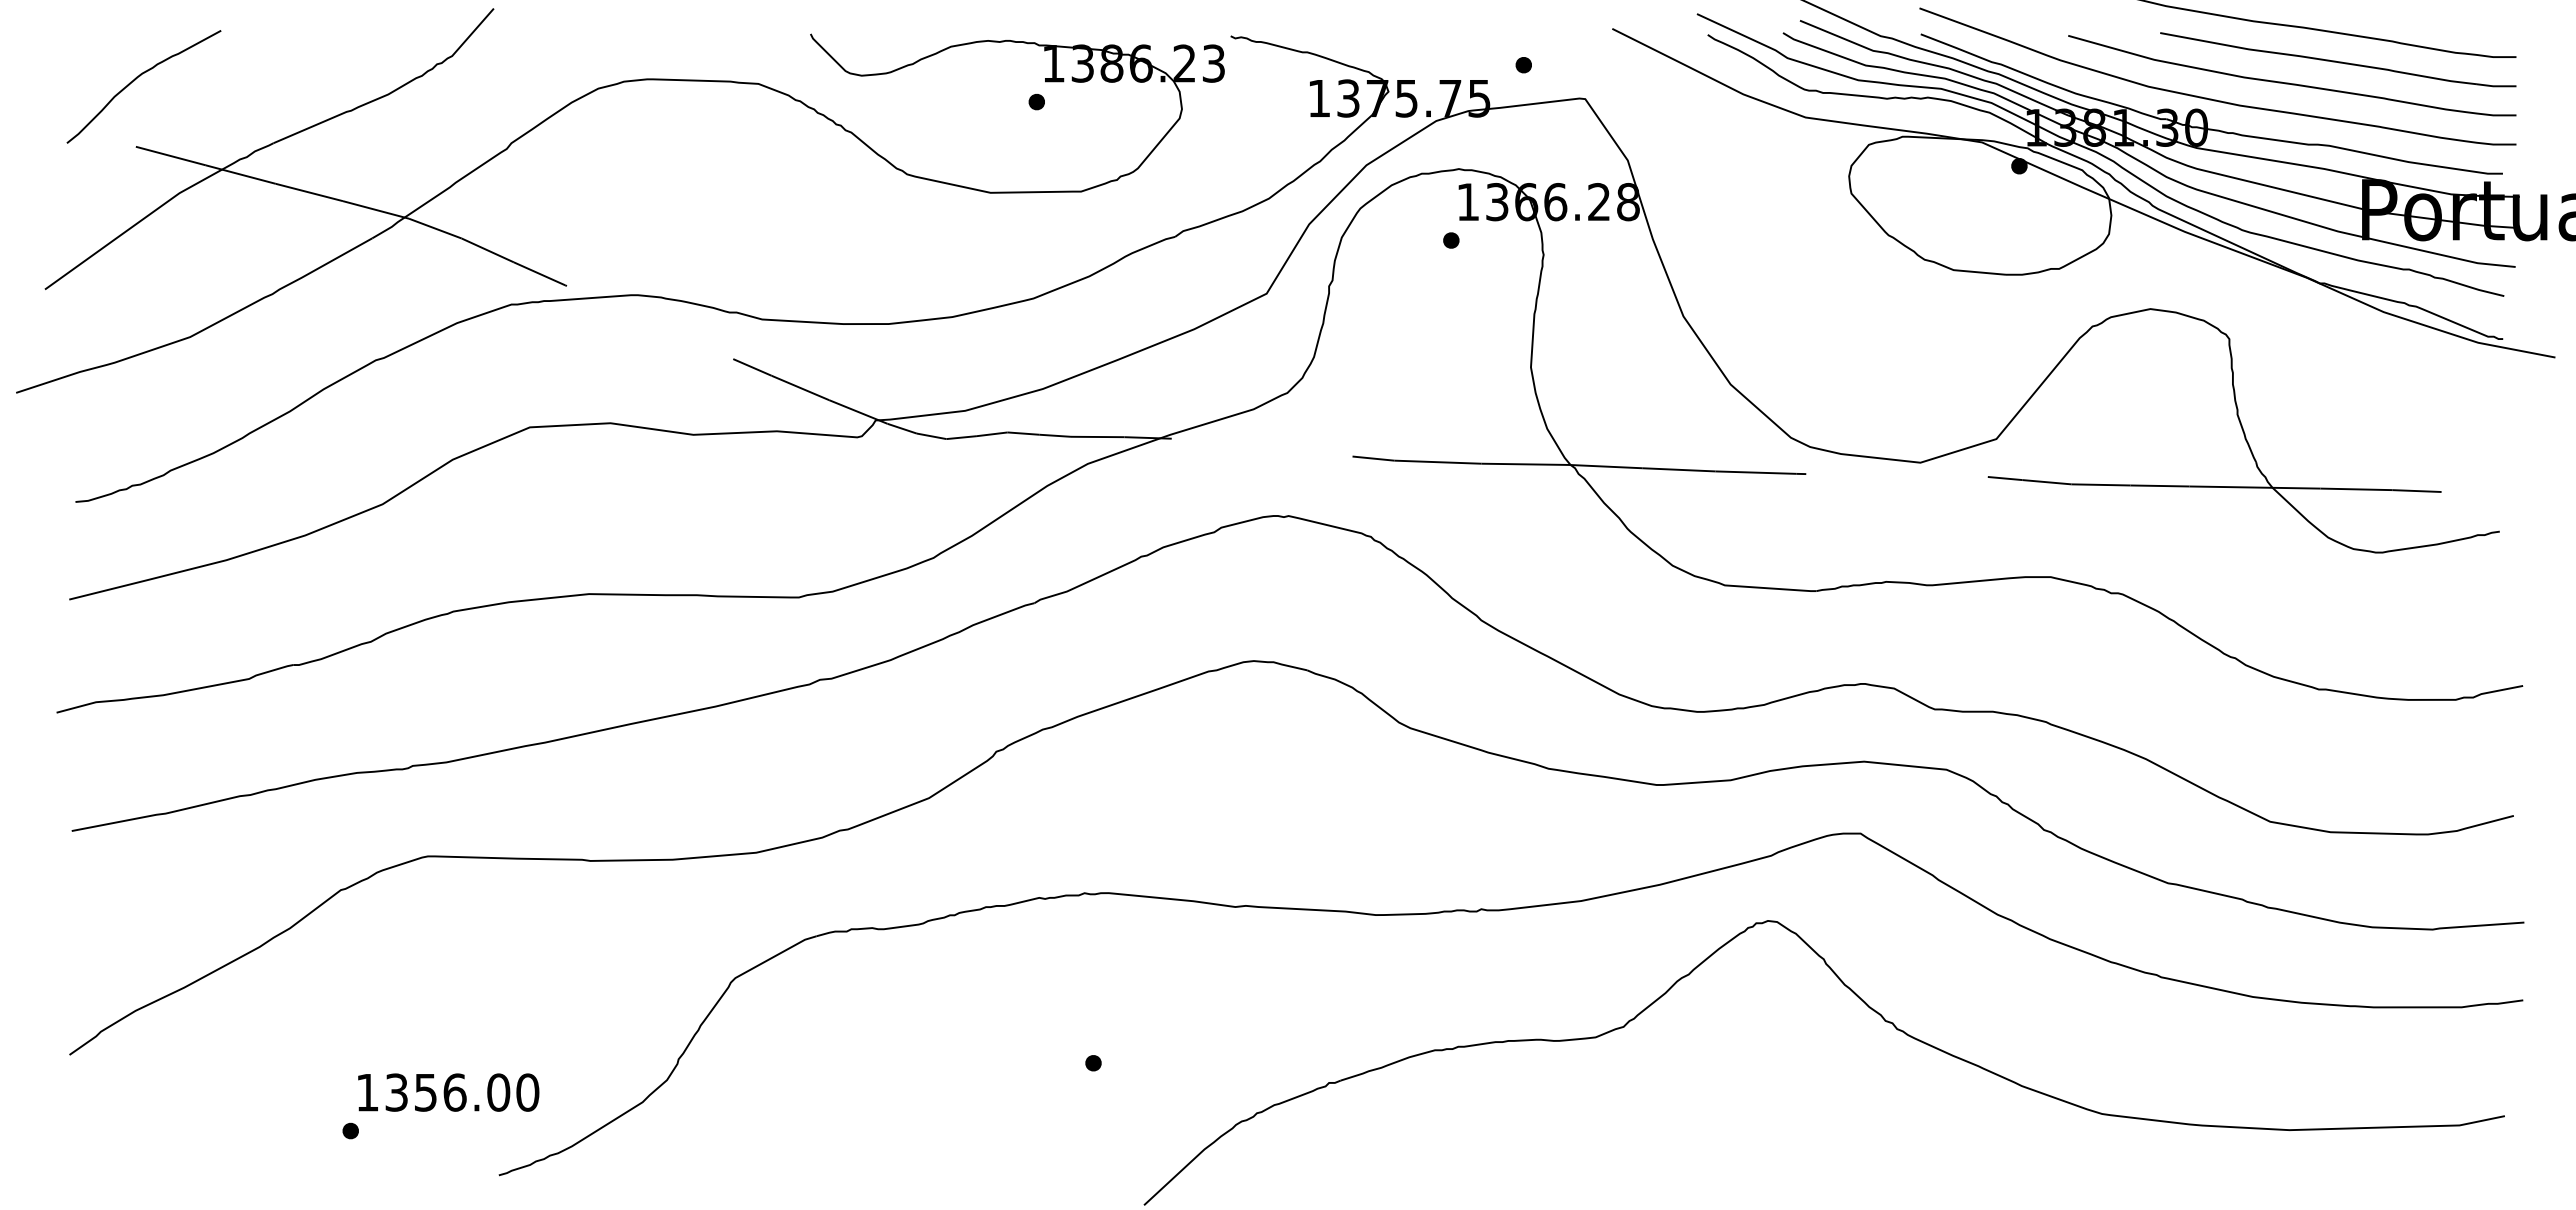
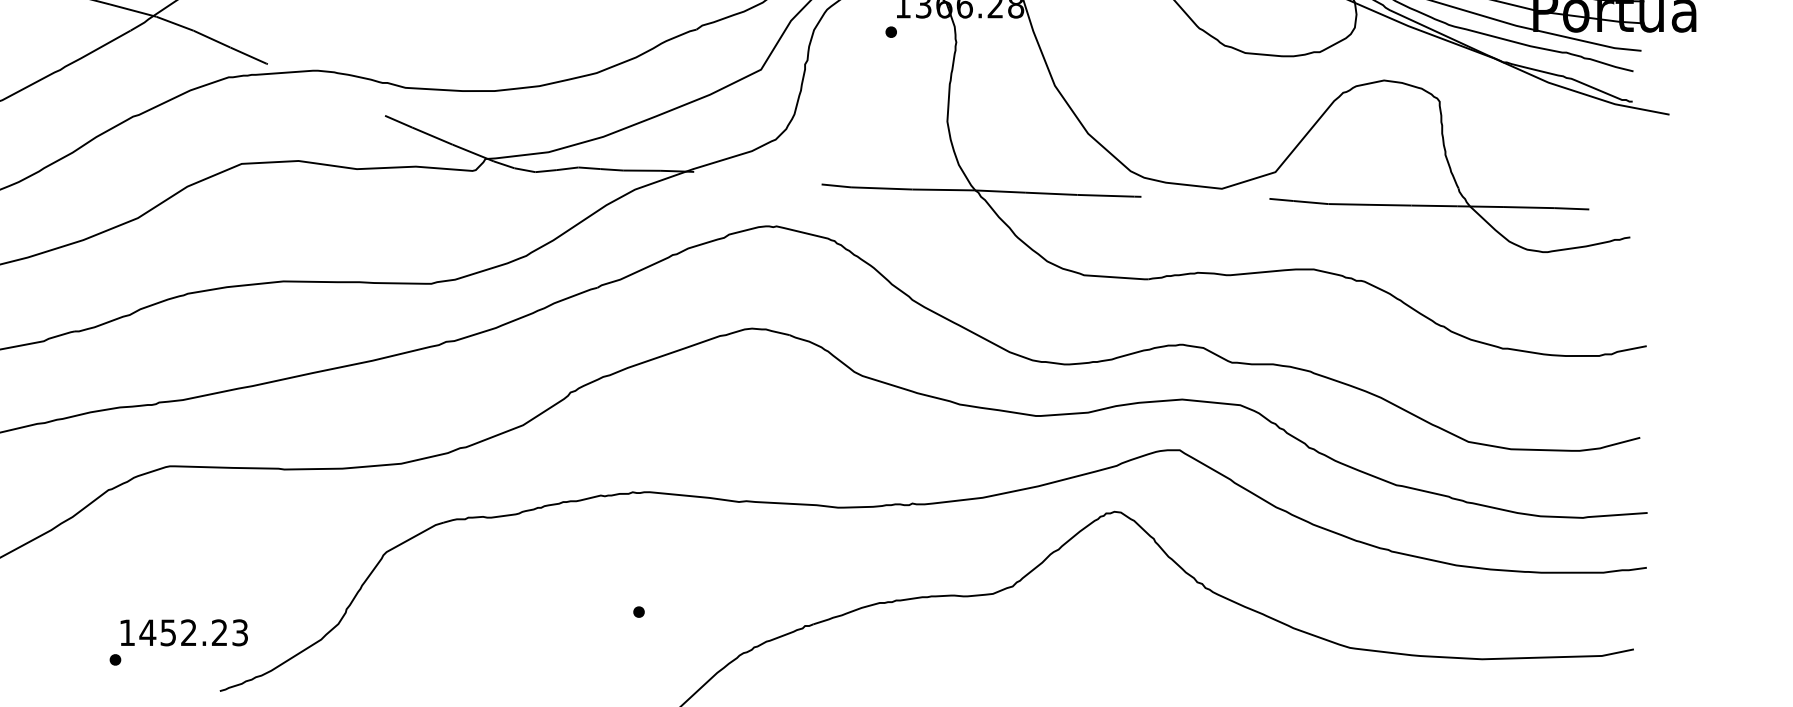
text: (461, 1092) -> (193, 632), 1356.00 -> 1452.23

